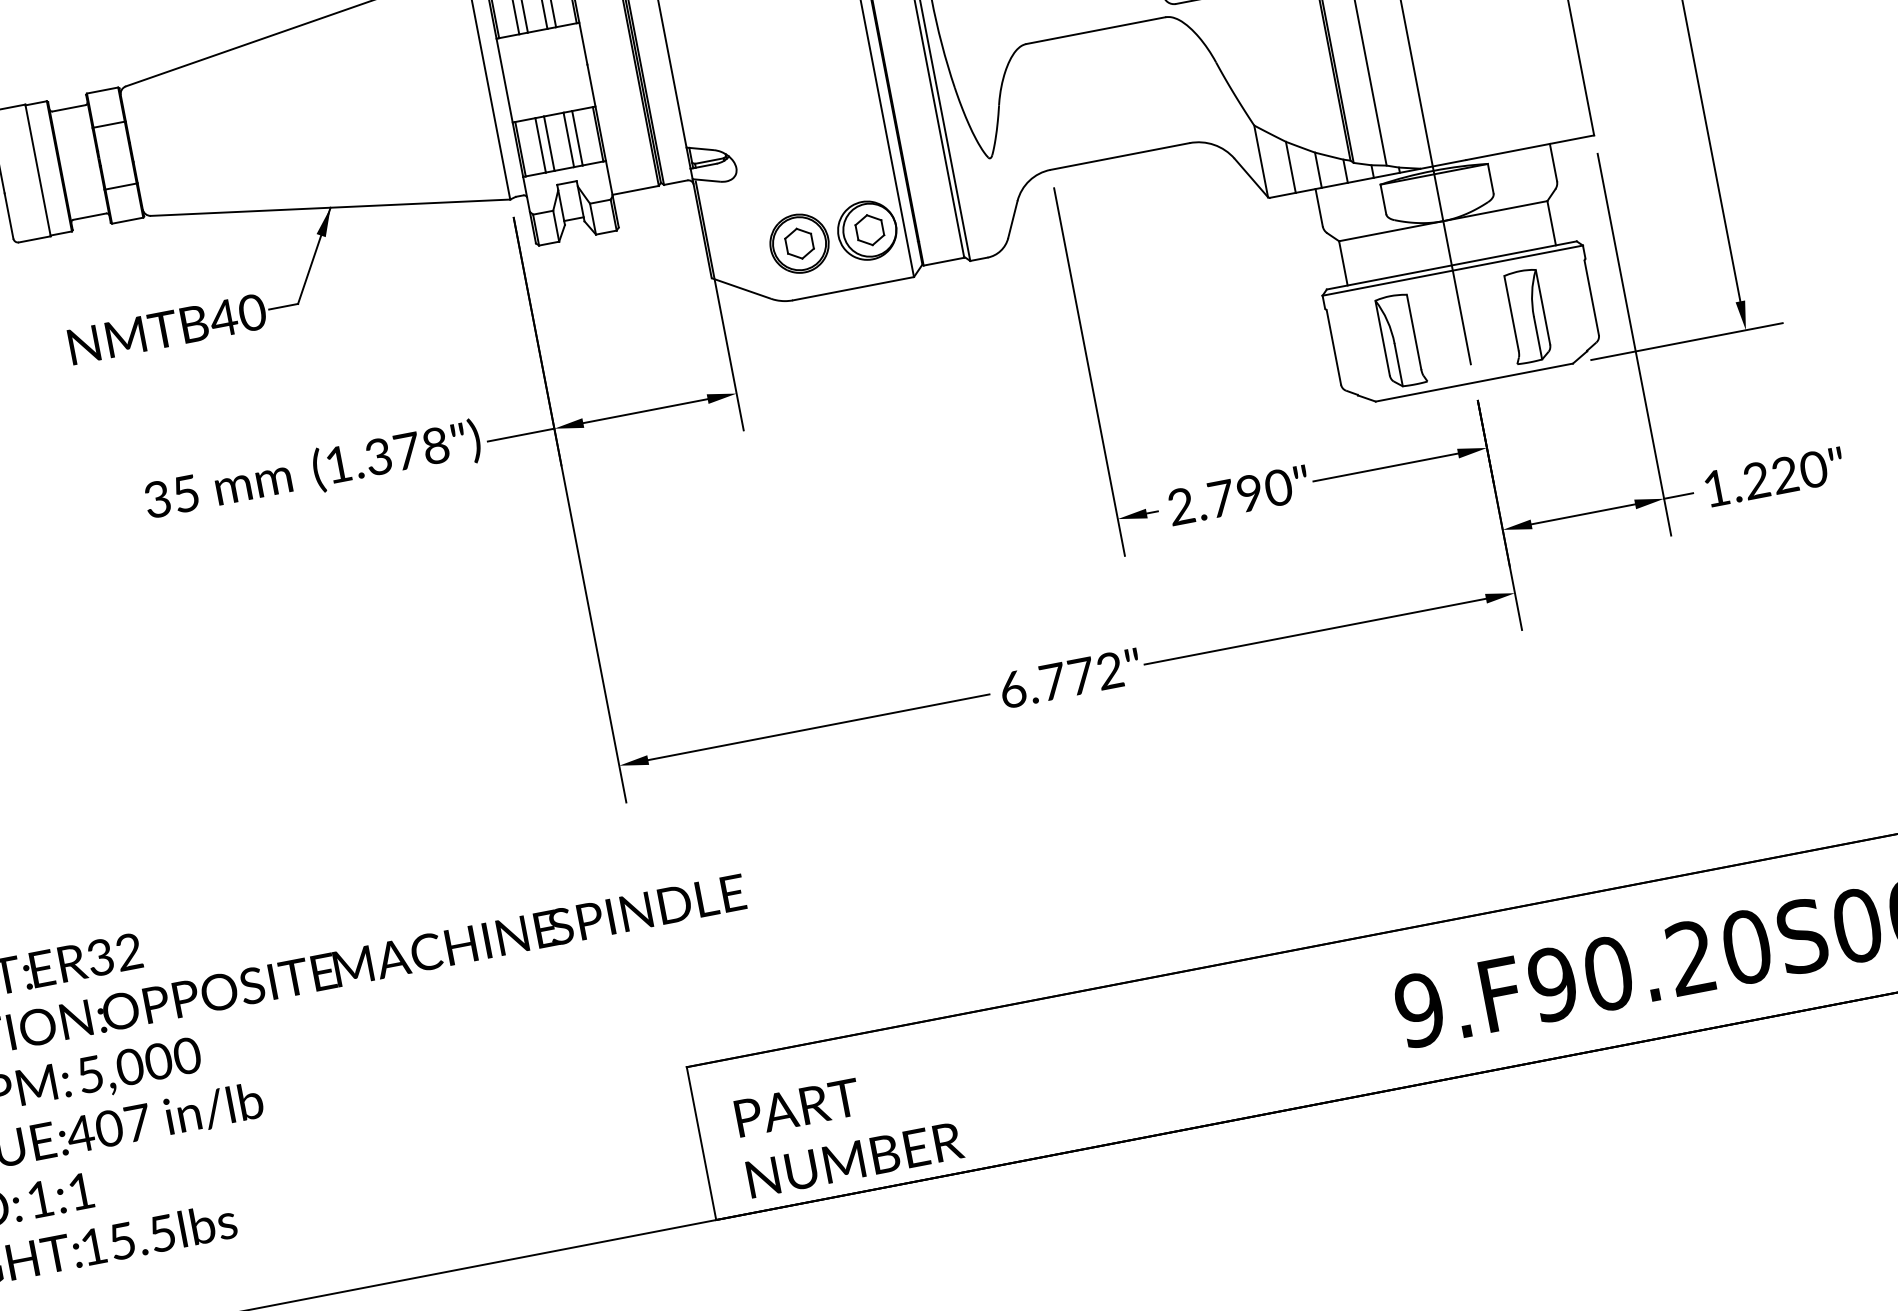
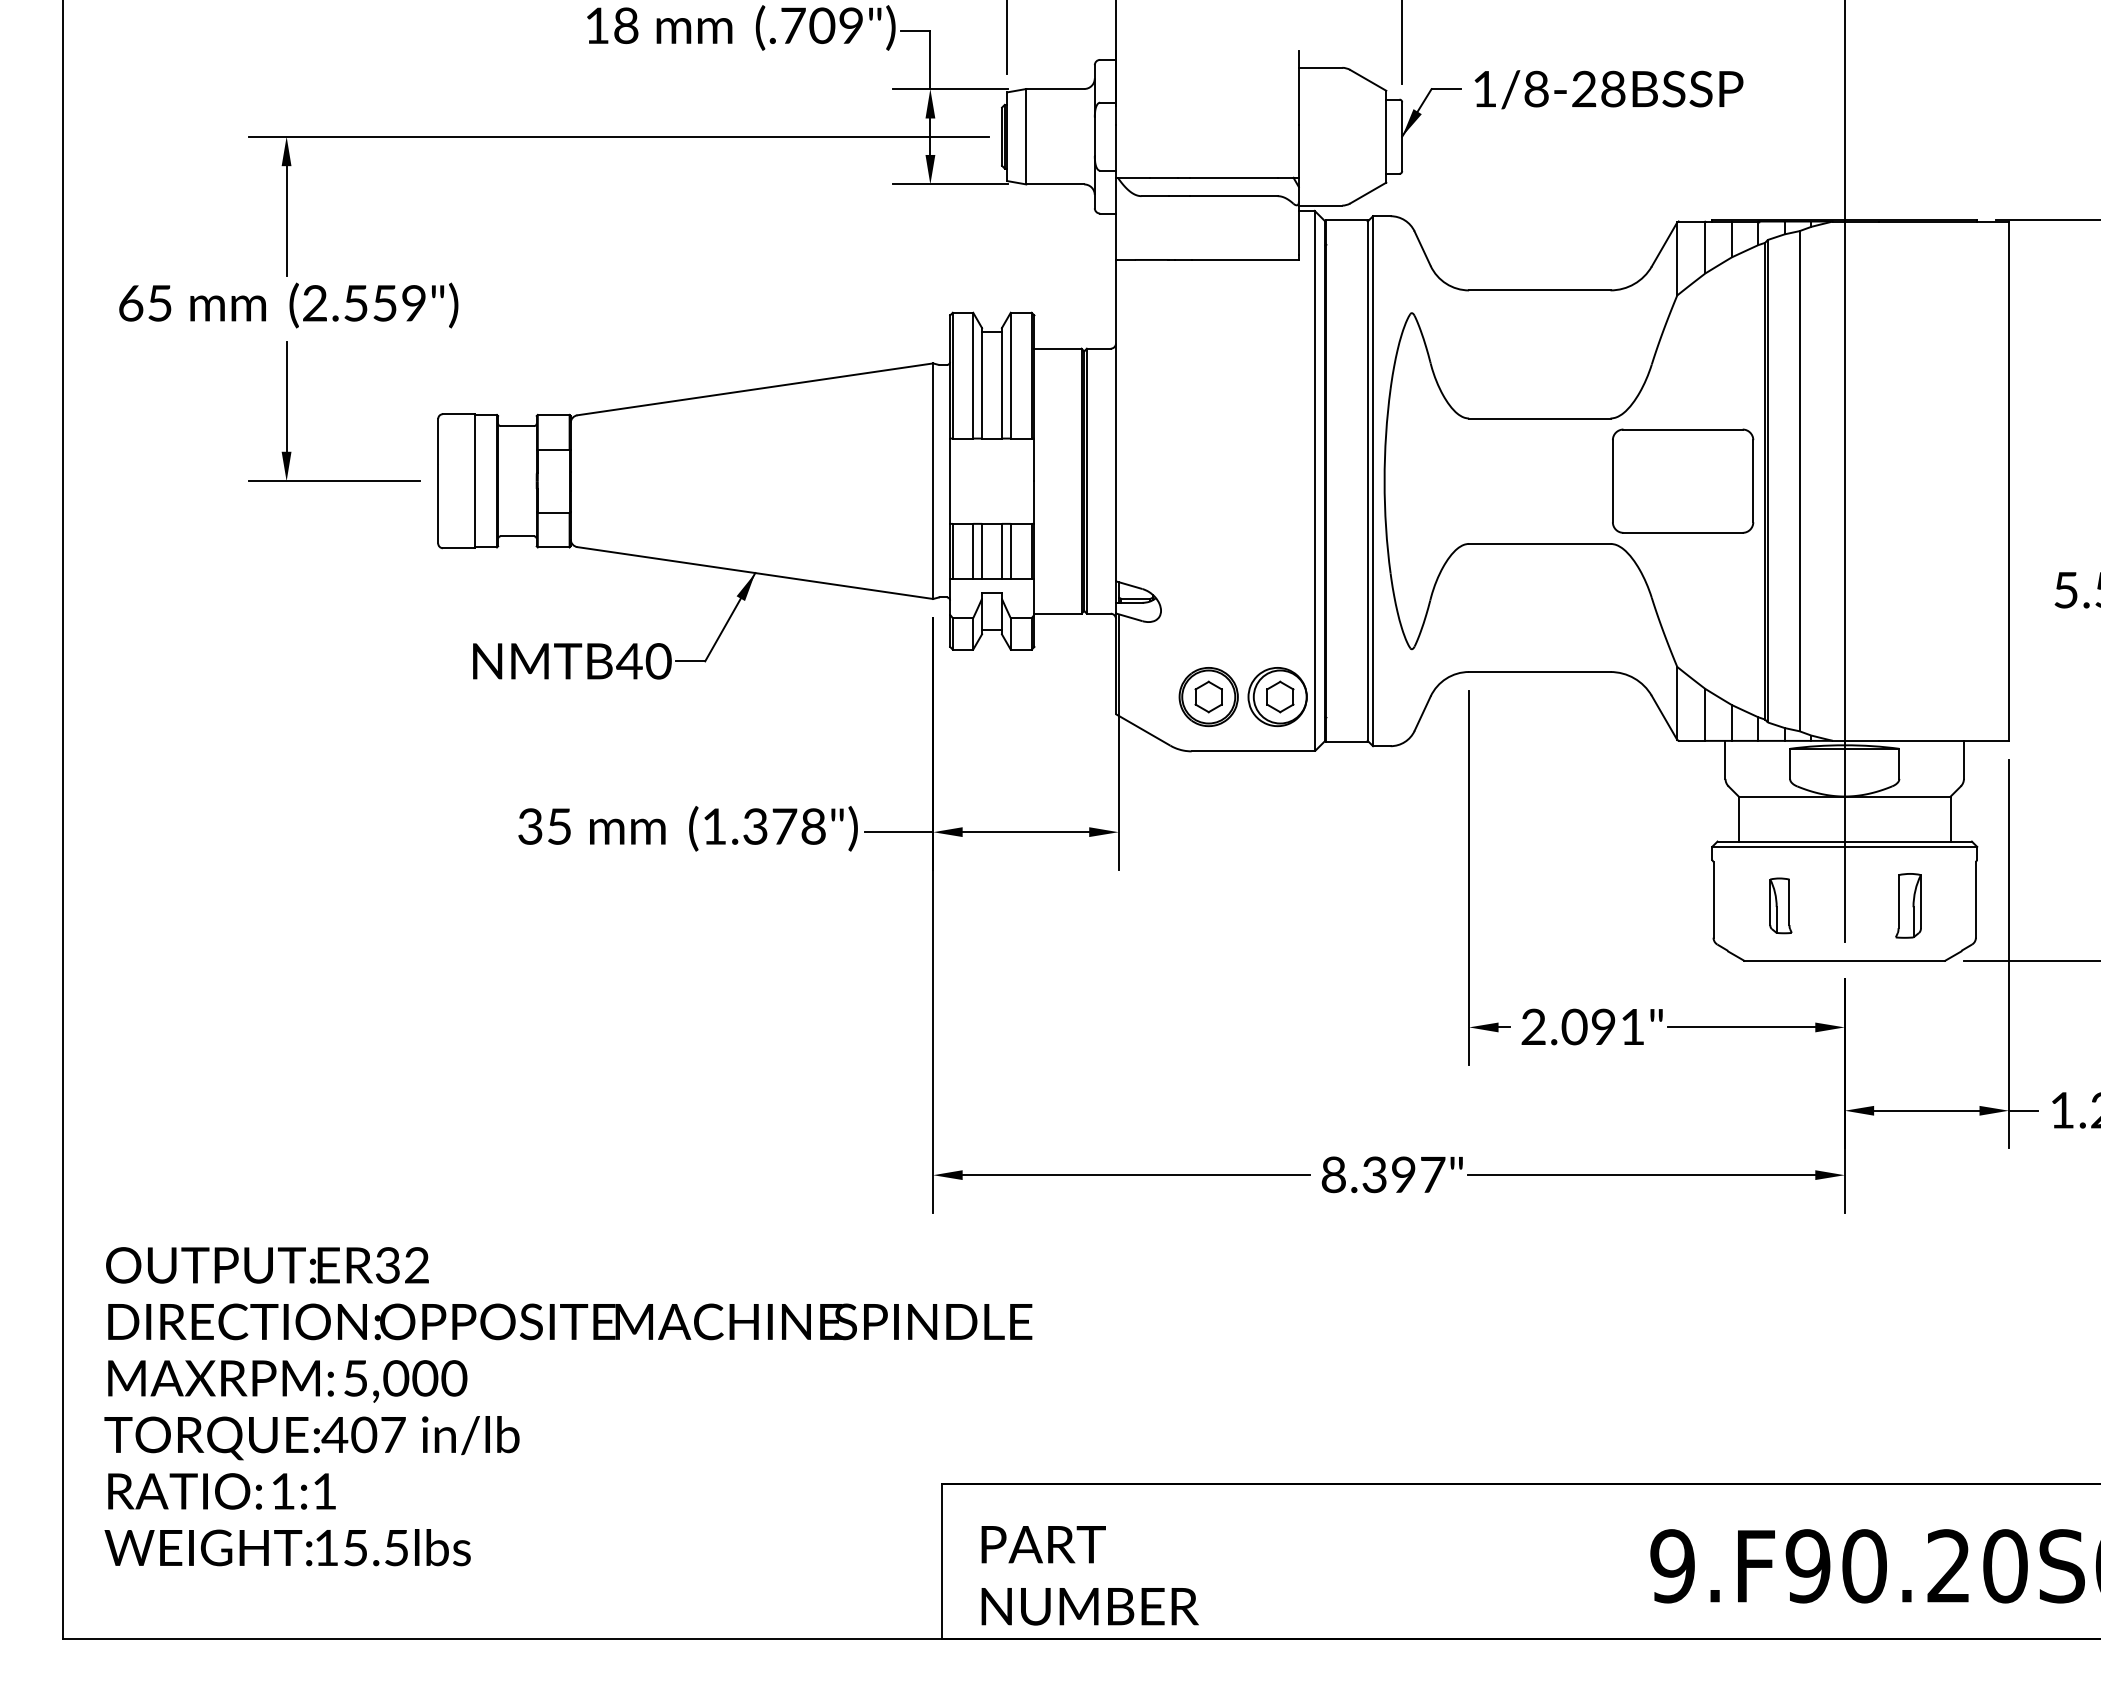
part: (1526, 316) -> (1908, 905), size x0.7
part: (1400, 340) -> (1780, 905), size x0.6
text: (1249, 492) -> (1603, 1026), 2.790" -> 2.091"
text: (1061, 679) -> (1383, 1174), 6.772" -> 8.397"

